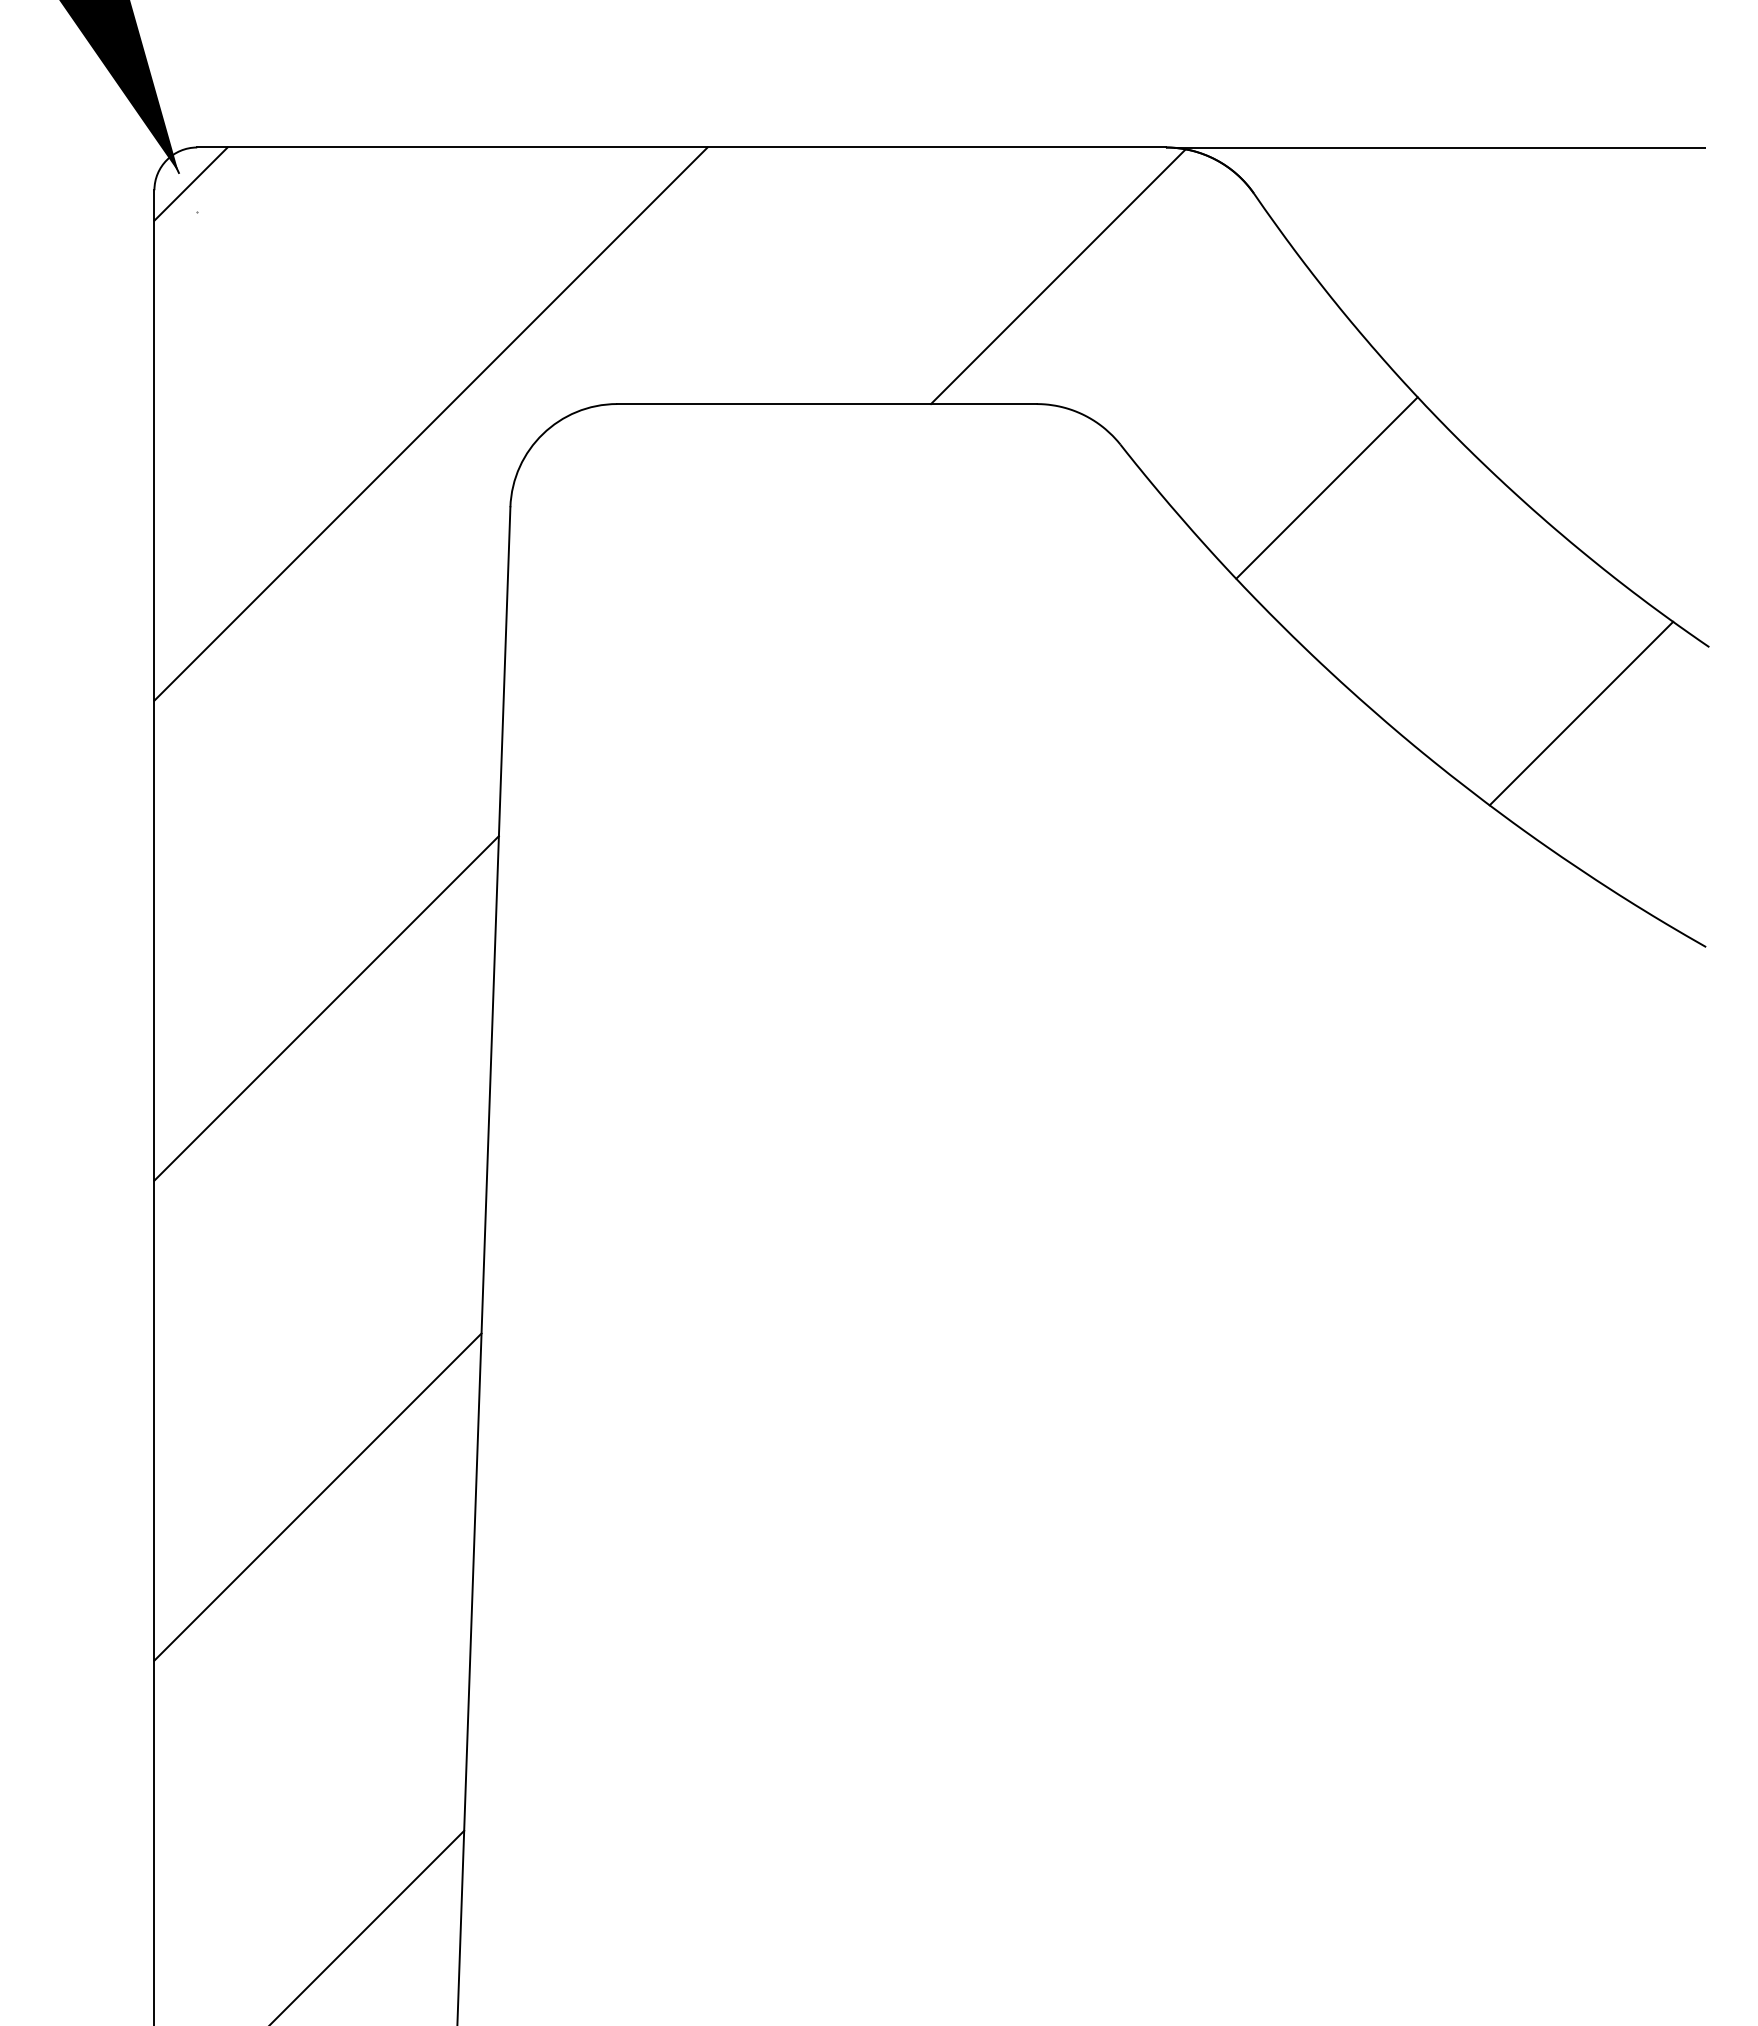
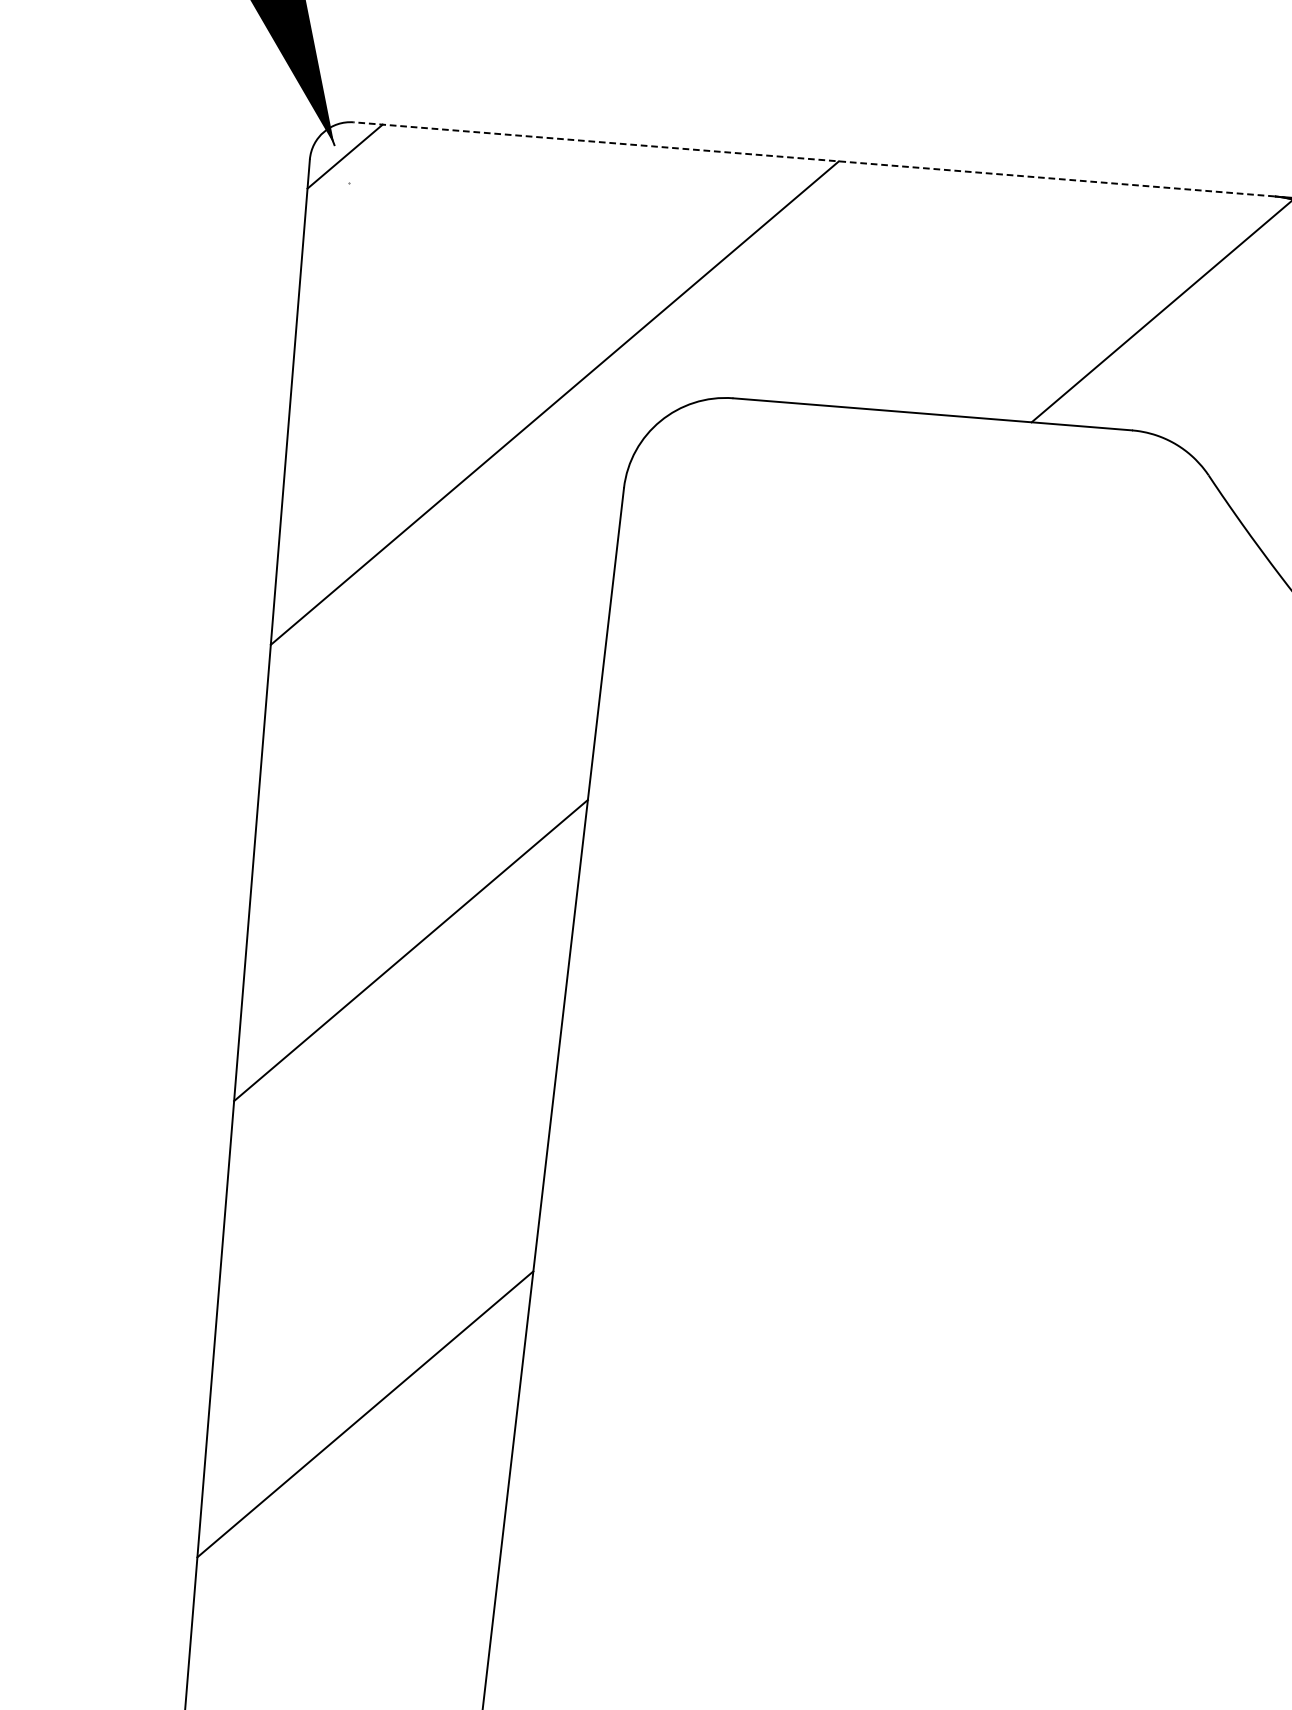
line: (681, 147) -> (814, 159), solid -> dashed

